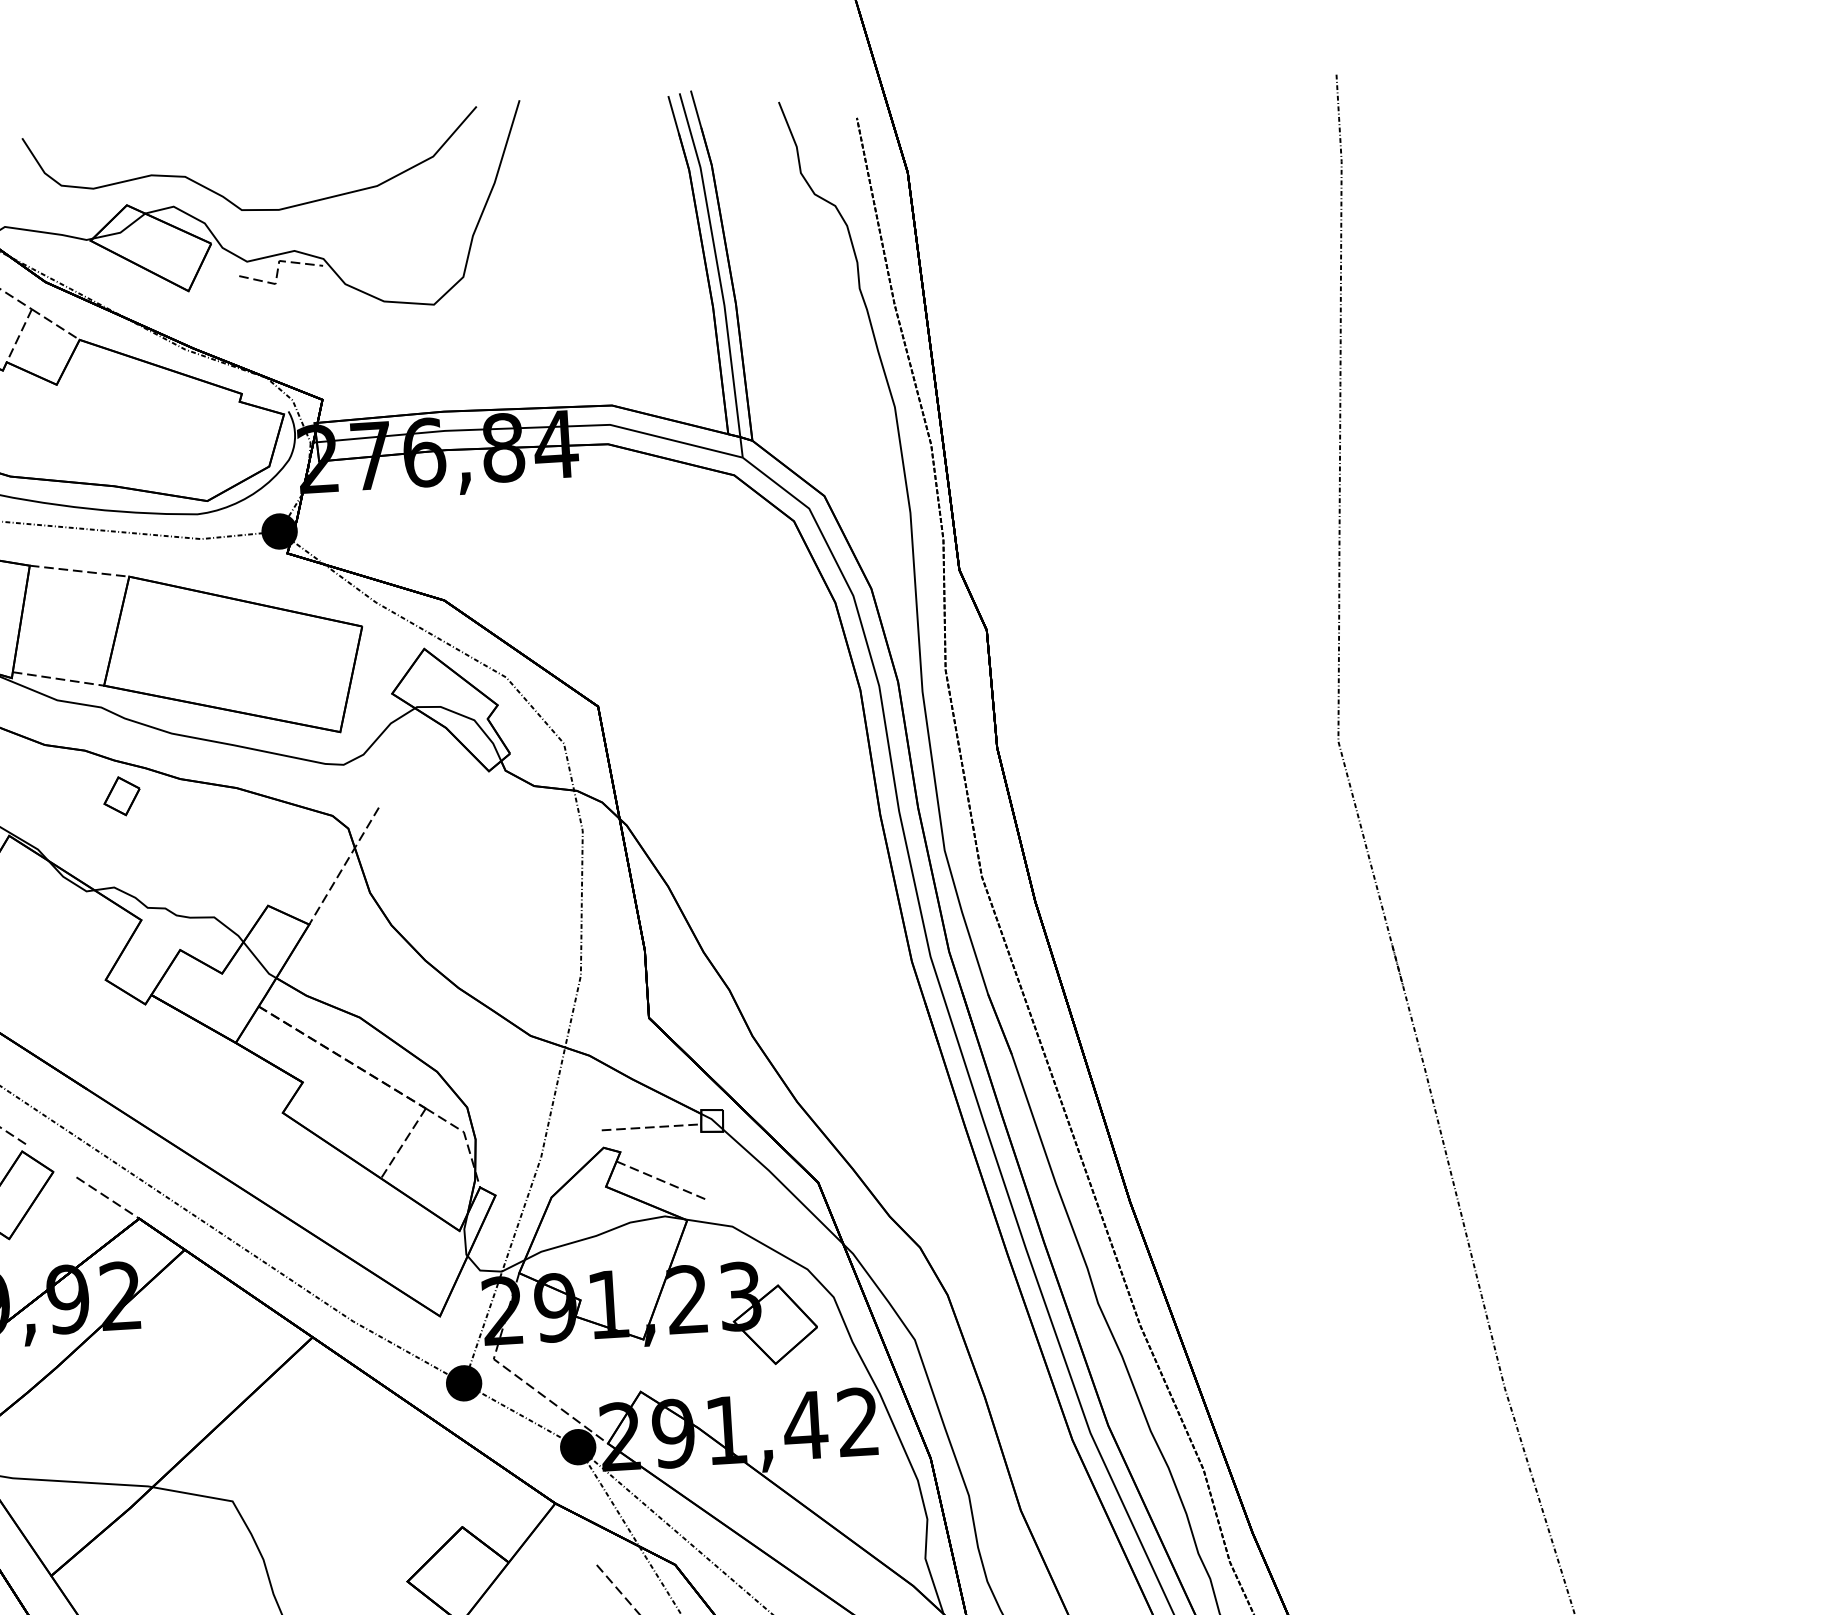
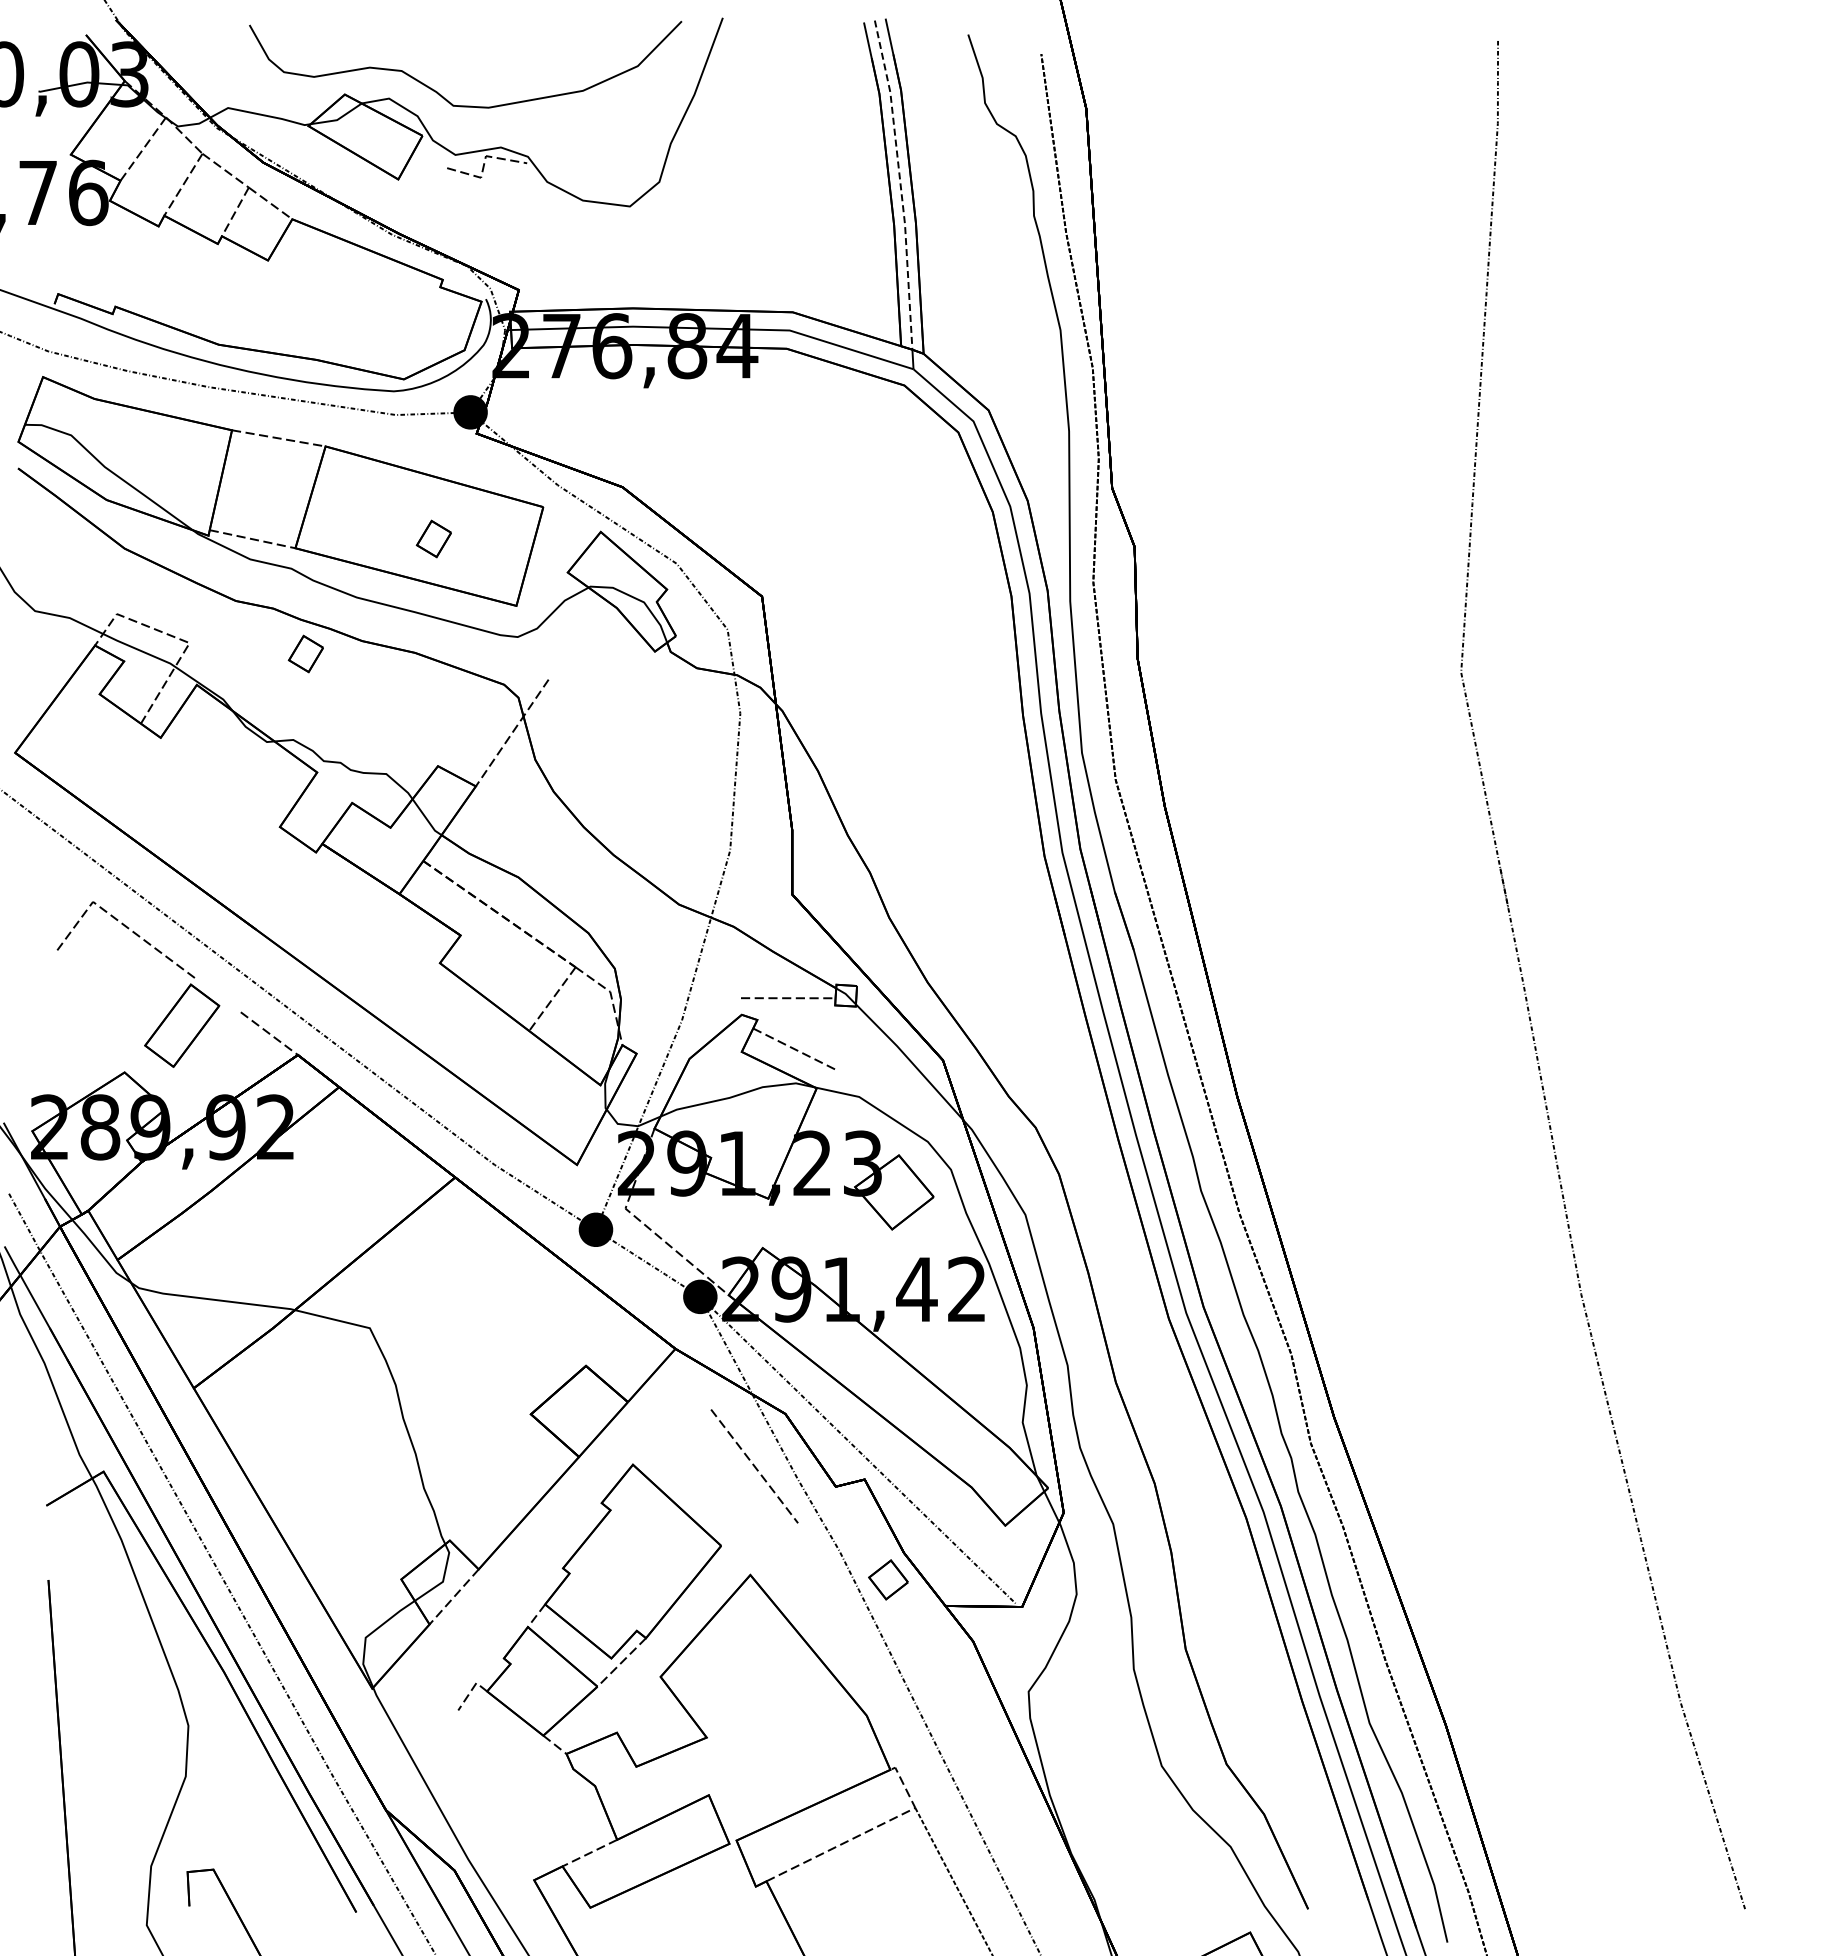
line: (717, 263) -> (900, 183), solid -> dashed
part: (248, 666) -> (433, 538), added

